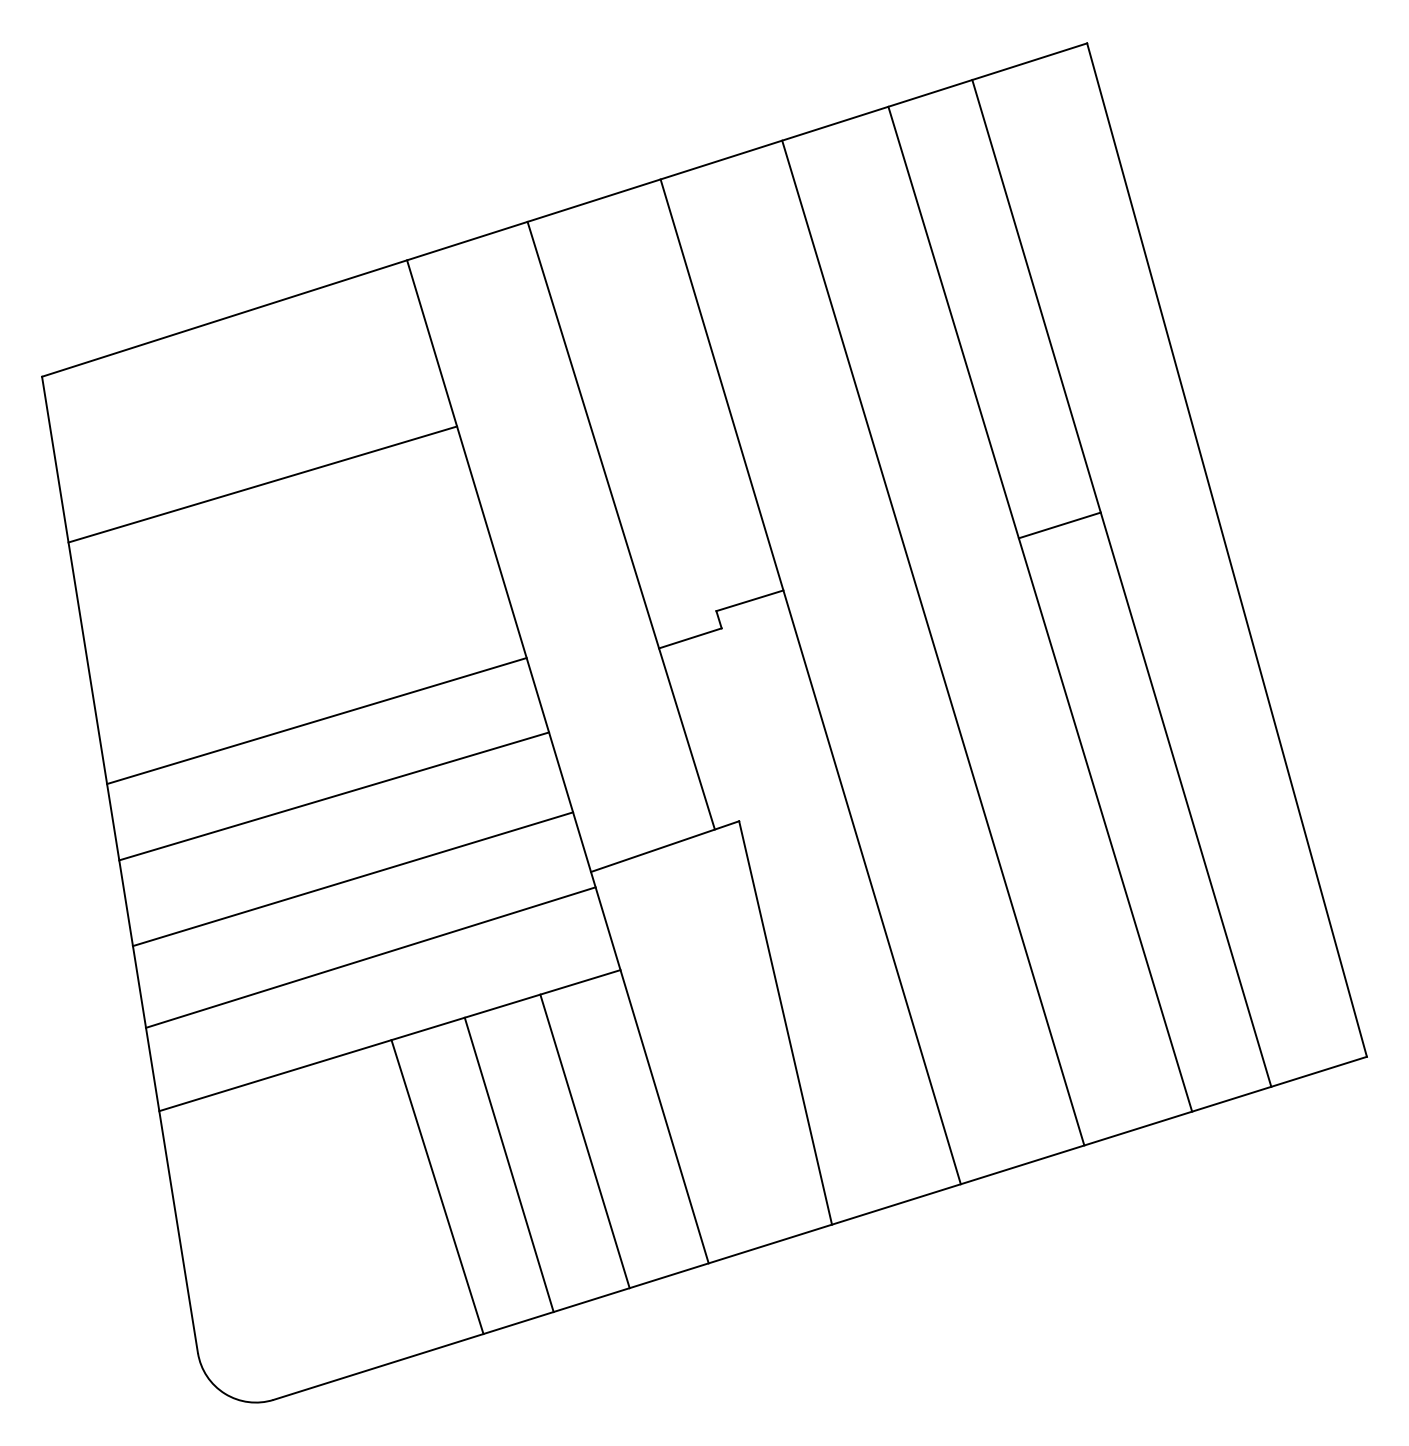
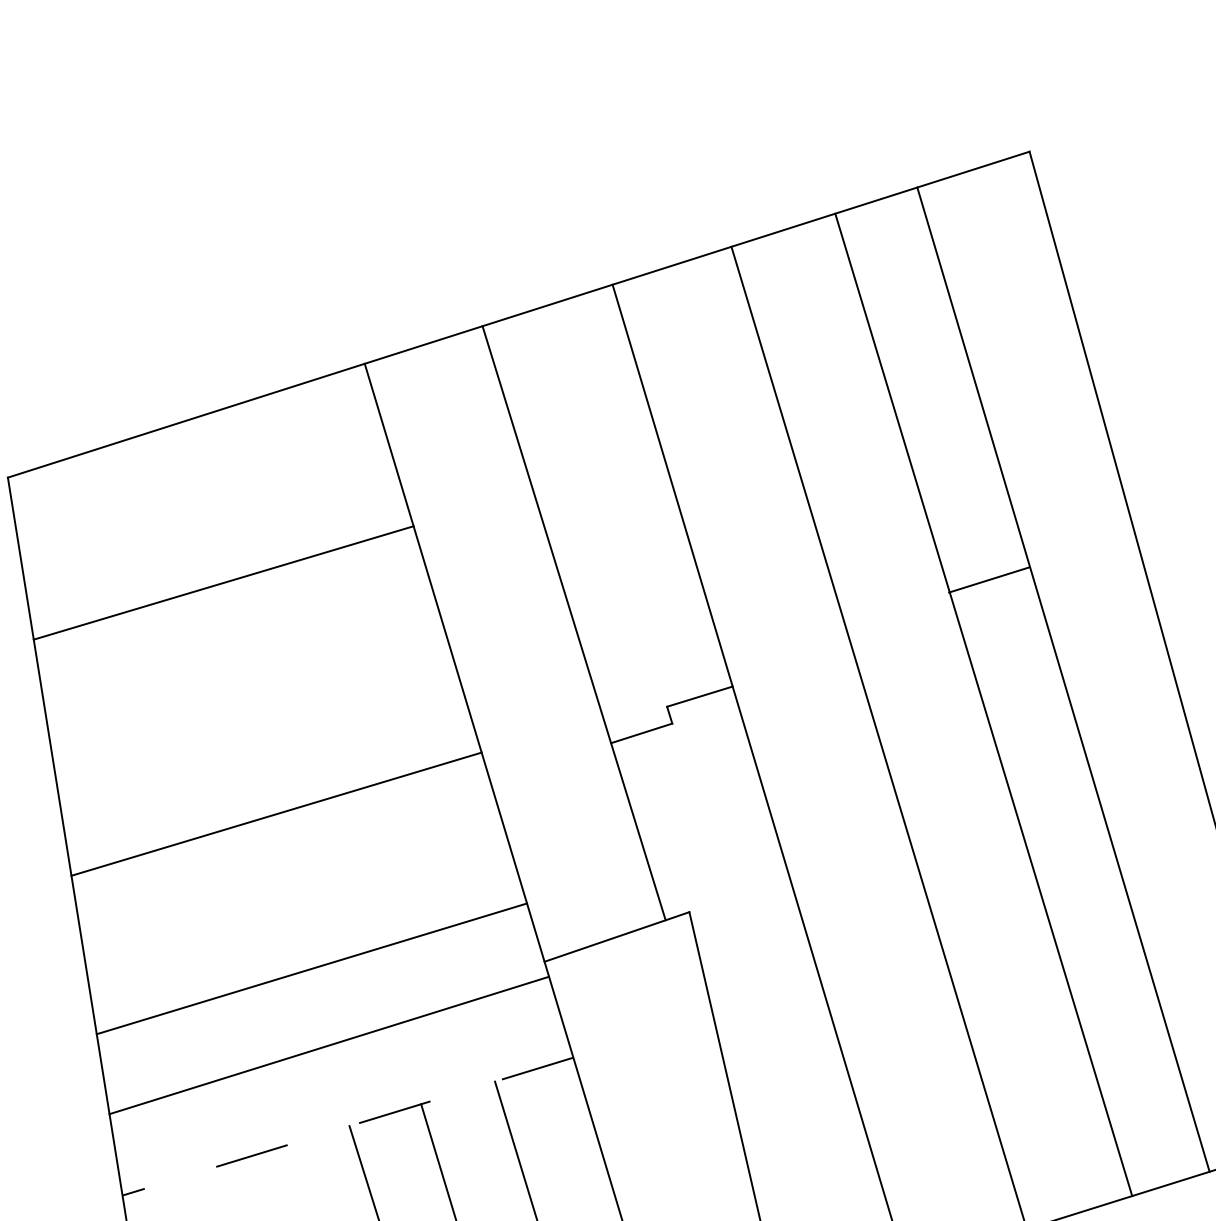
line: (1059, 525) -> (988, 580), moved
line: (334, 796) -> (293, 887), removed
line: (389, 1040) -> (347, 1126), solid -> dashed

